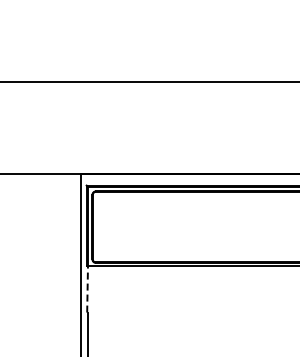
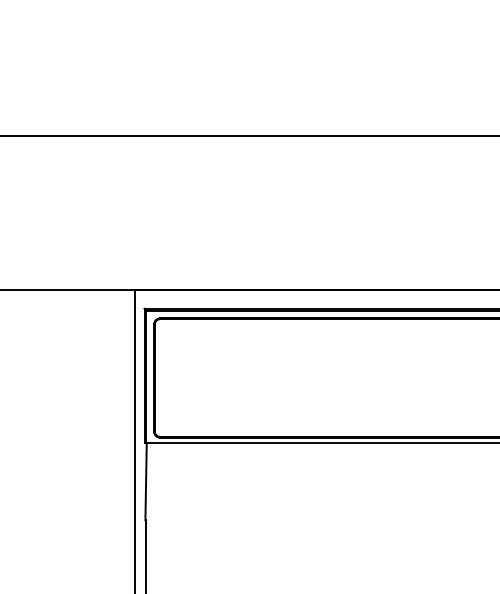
line: (87, 288) -> (145, 480), dashed -> solid

